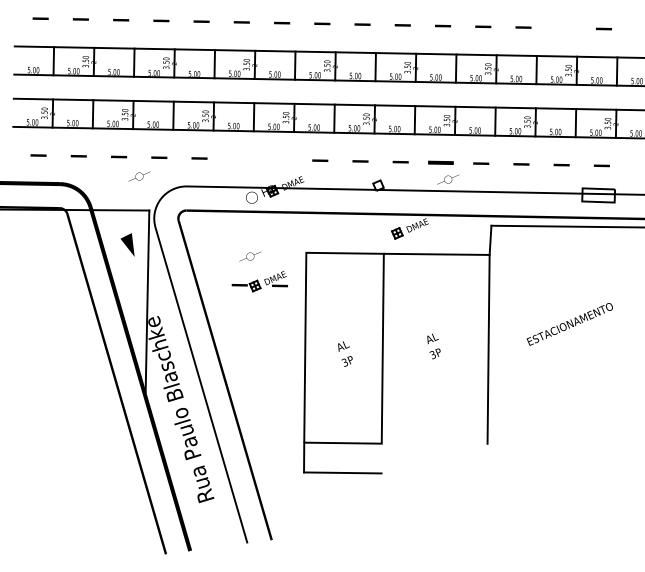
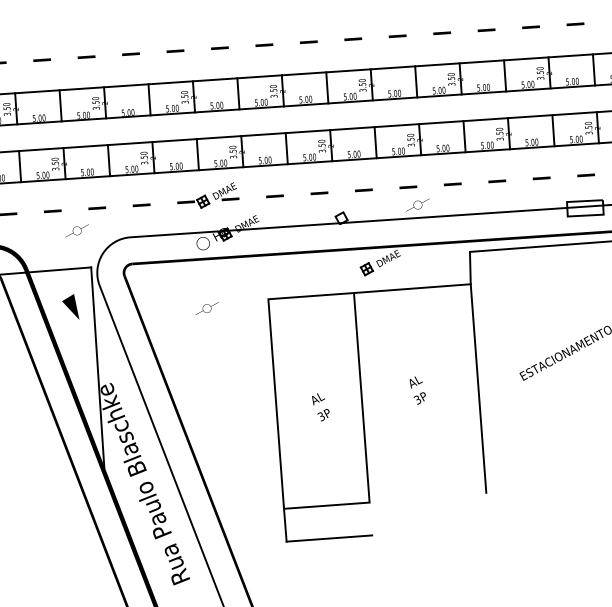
line: (563, 28) -> (530, 27), added
part: (440, 162) -> (407, 186), size x0.62
part: (259, 281) -> (207, 196), moved

